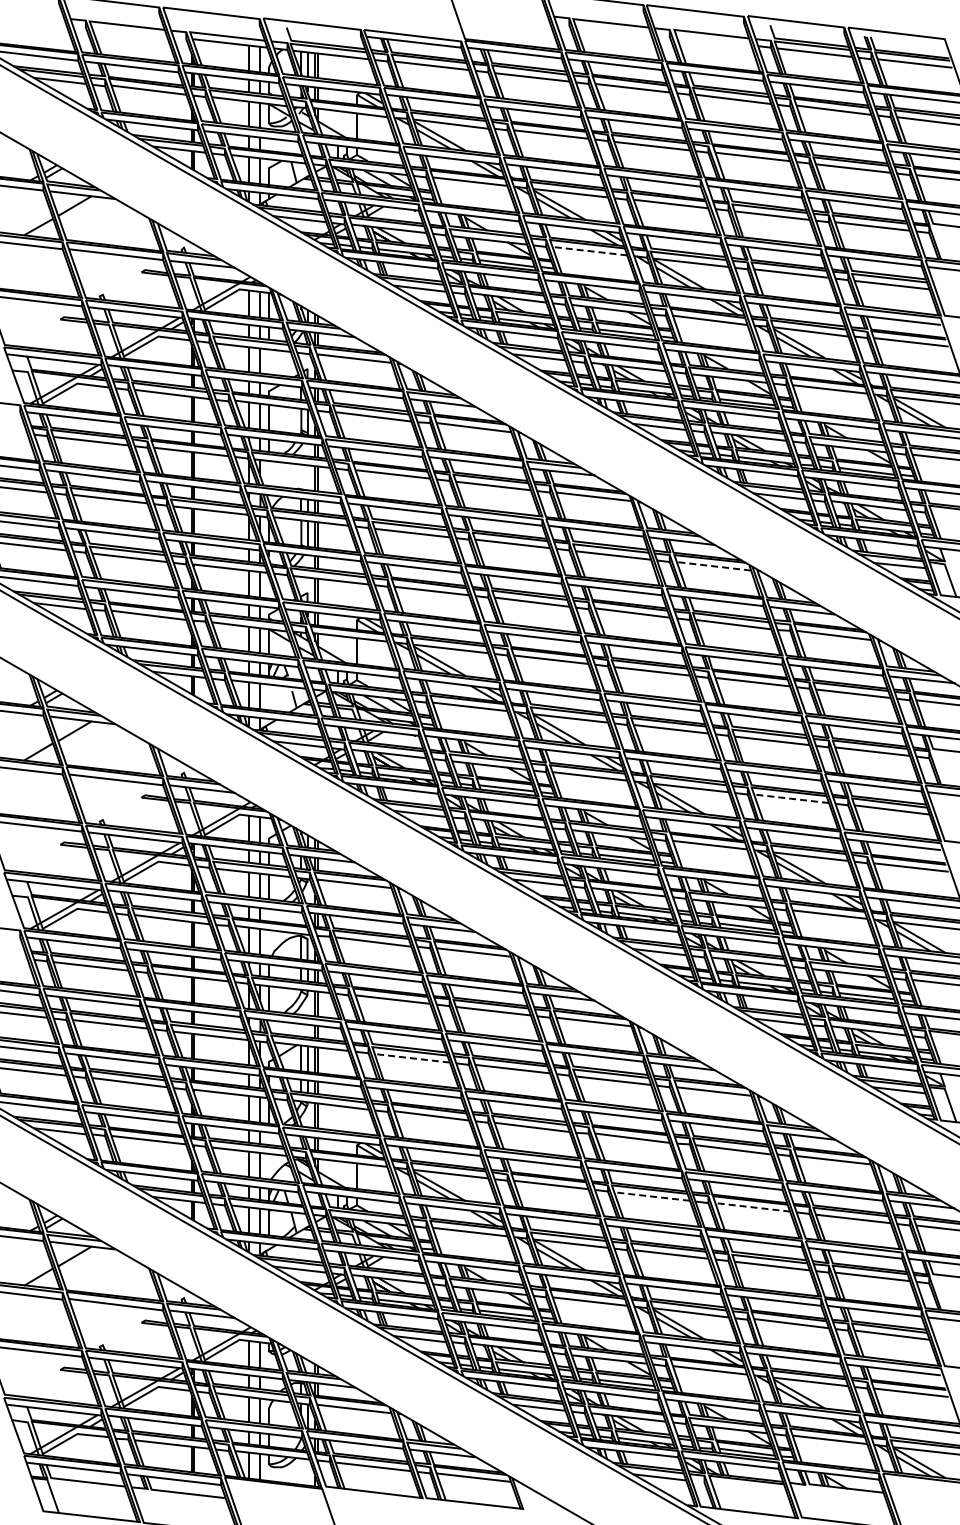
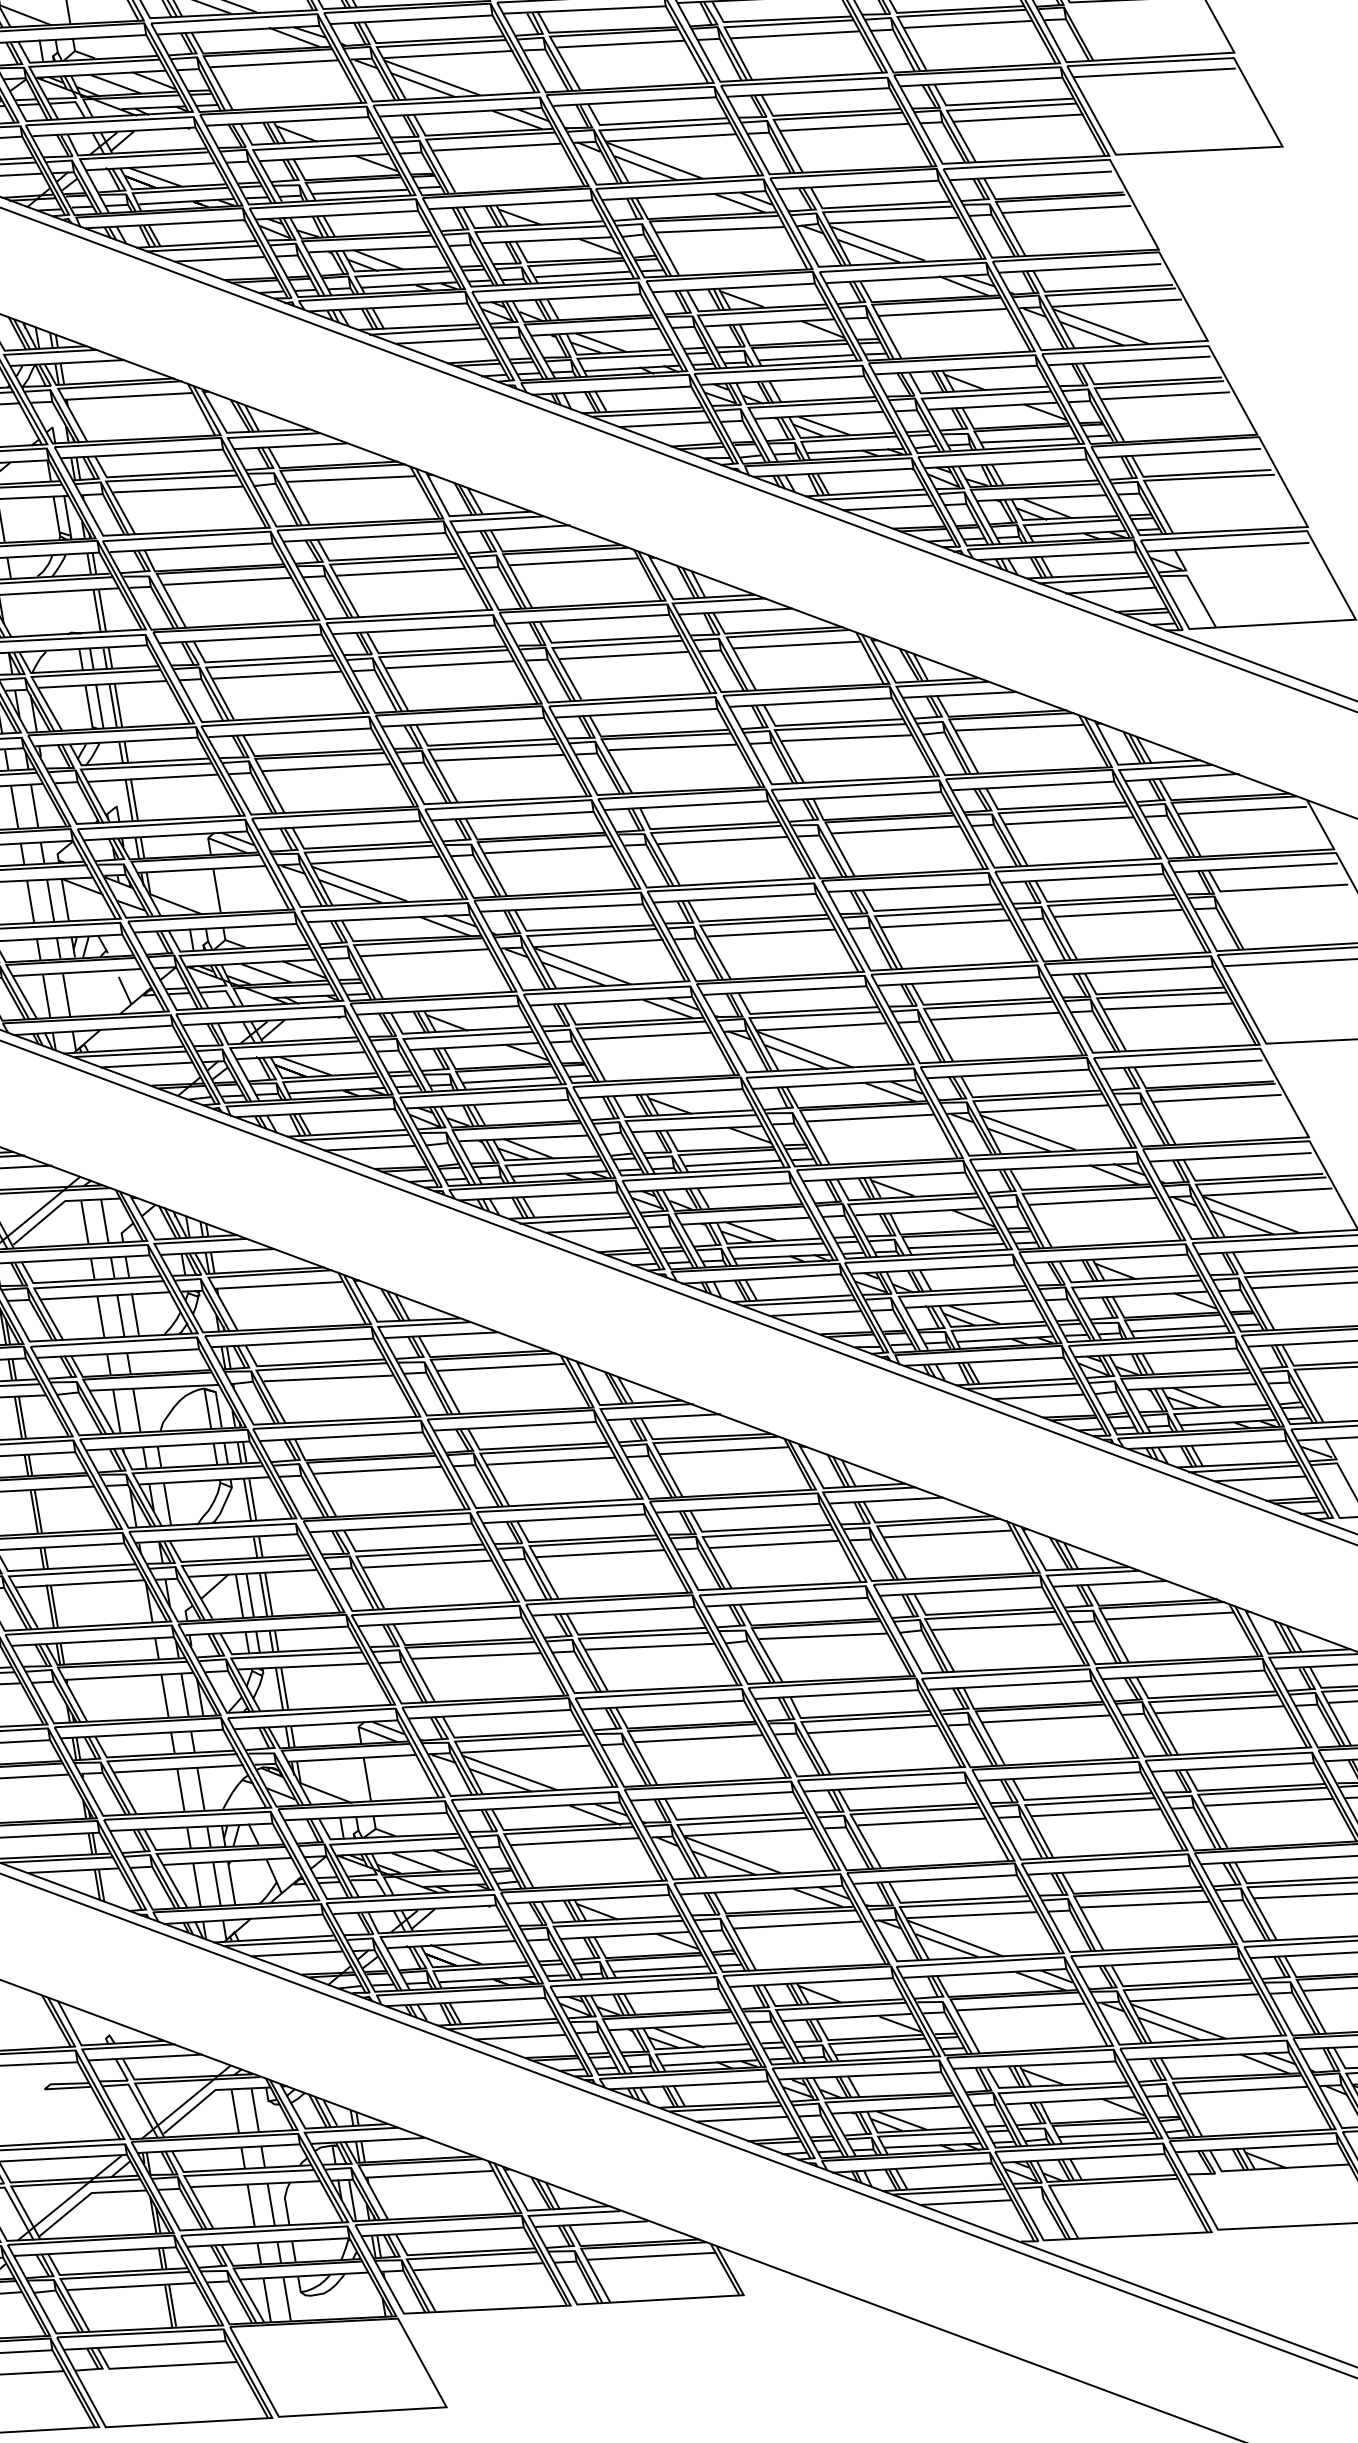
line: (589, 251) -> (496, 147), dashed -> solid
line: (713, 566) -> (796, 645), dashed -> solid
line: (791, 798) -> (994, 1015), dashed -> solid
line: (412, 1058) -> (427, 1564), dashed -> solid
line: (651, 1196) -> (871, 1729), dashed -> solid
line: (752, 1207) -> (1045, 1719), dashed -> solid

